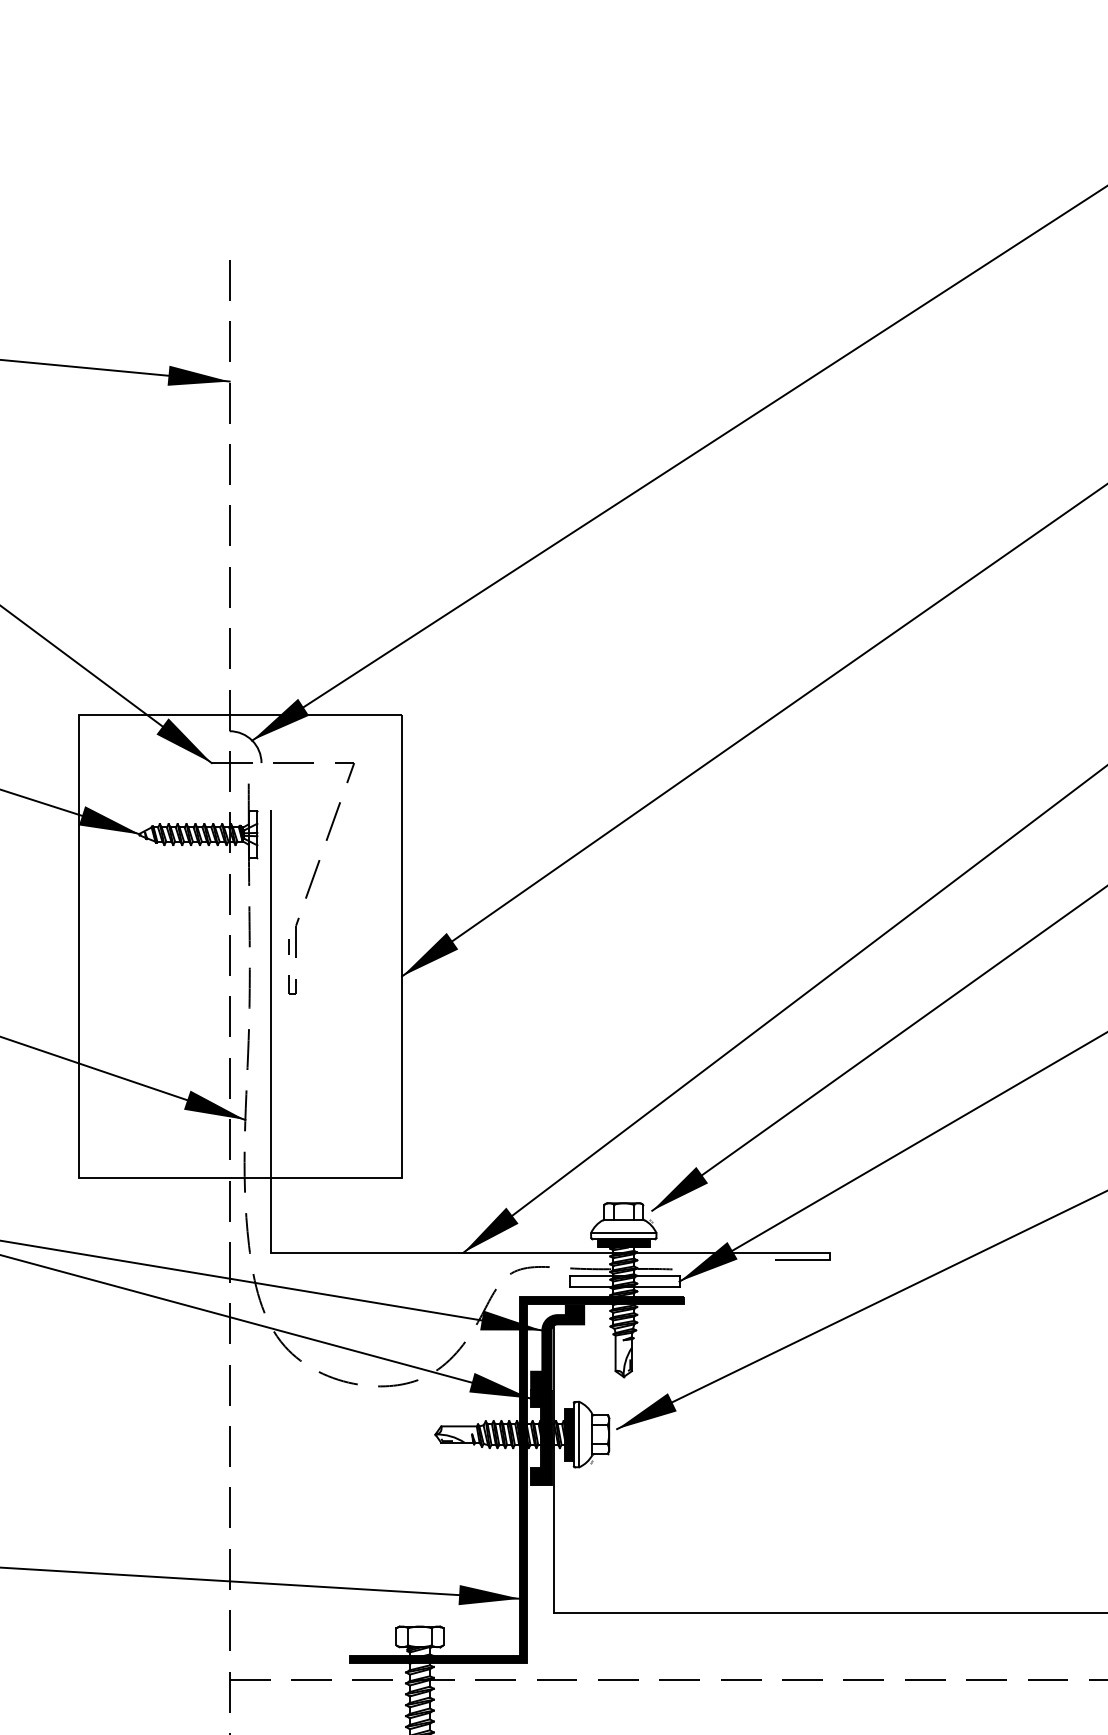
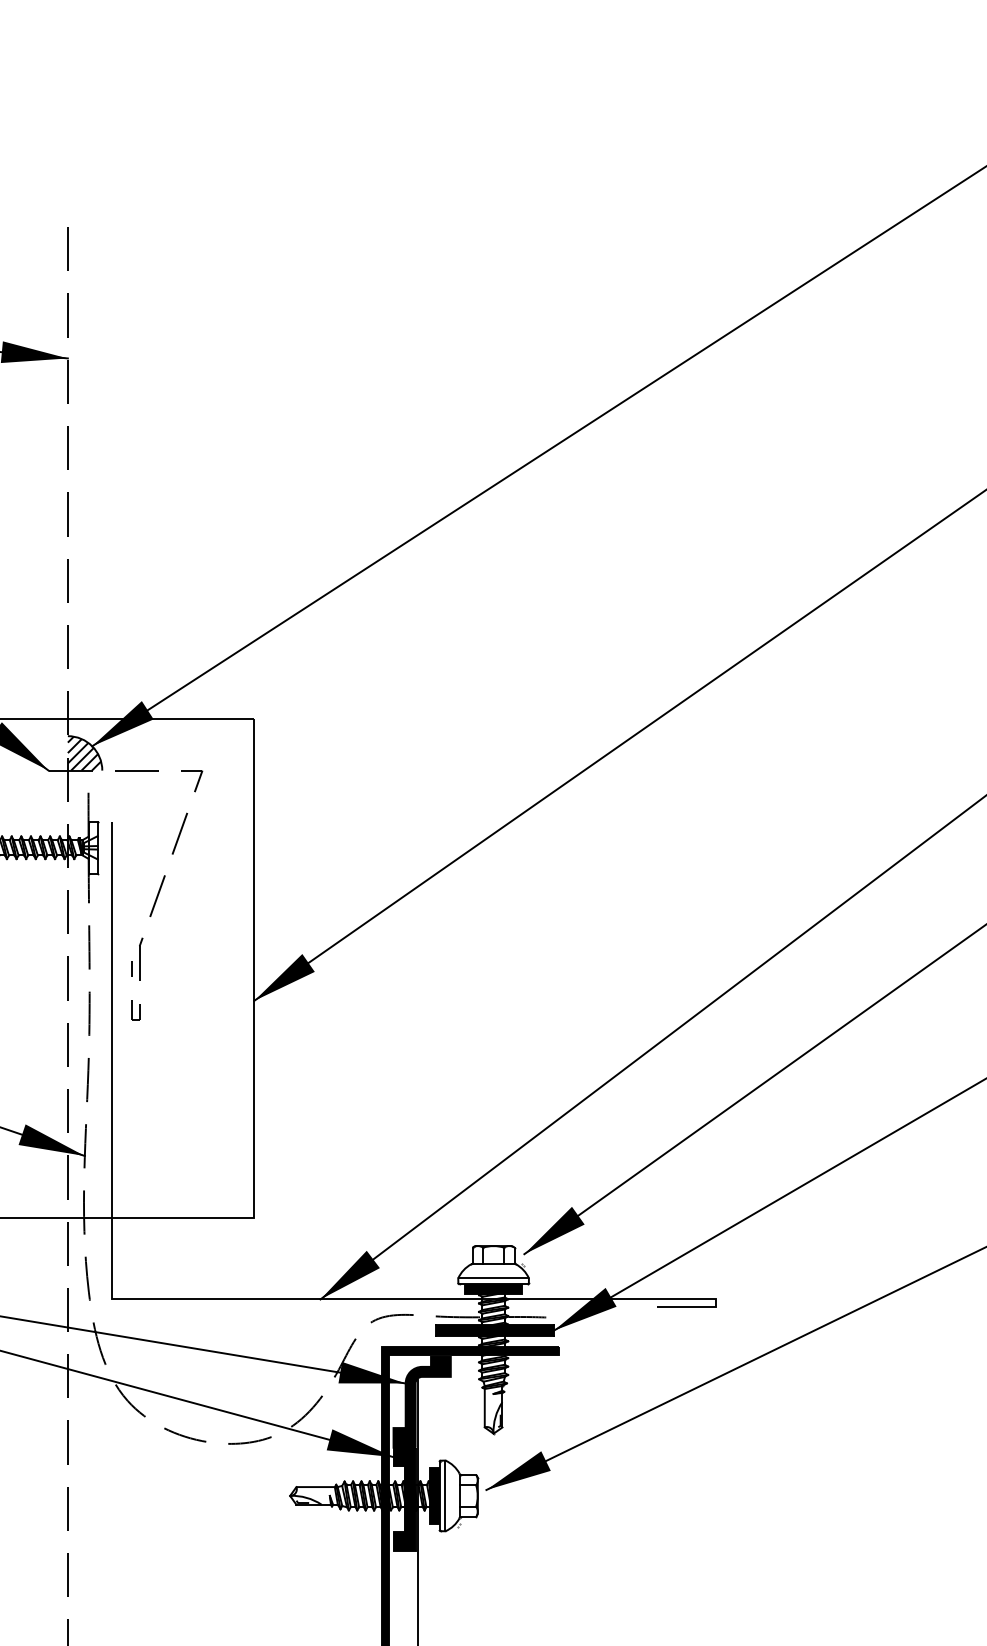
hatch: (244, 747) -> (83, 753), added
fill: (624, 1281) -> (494, 1330), added

